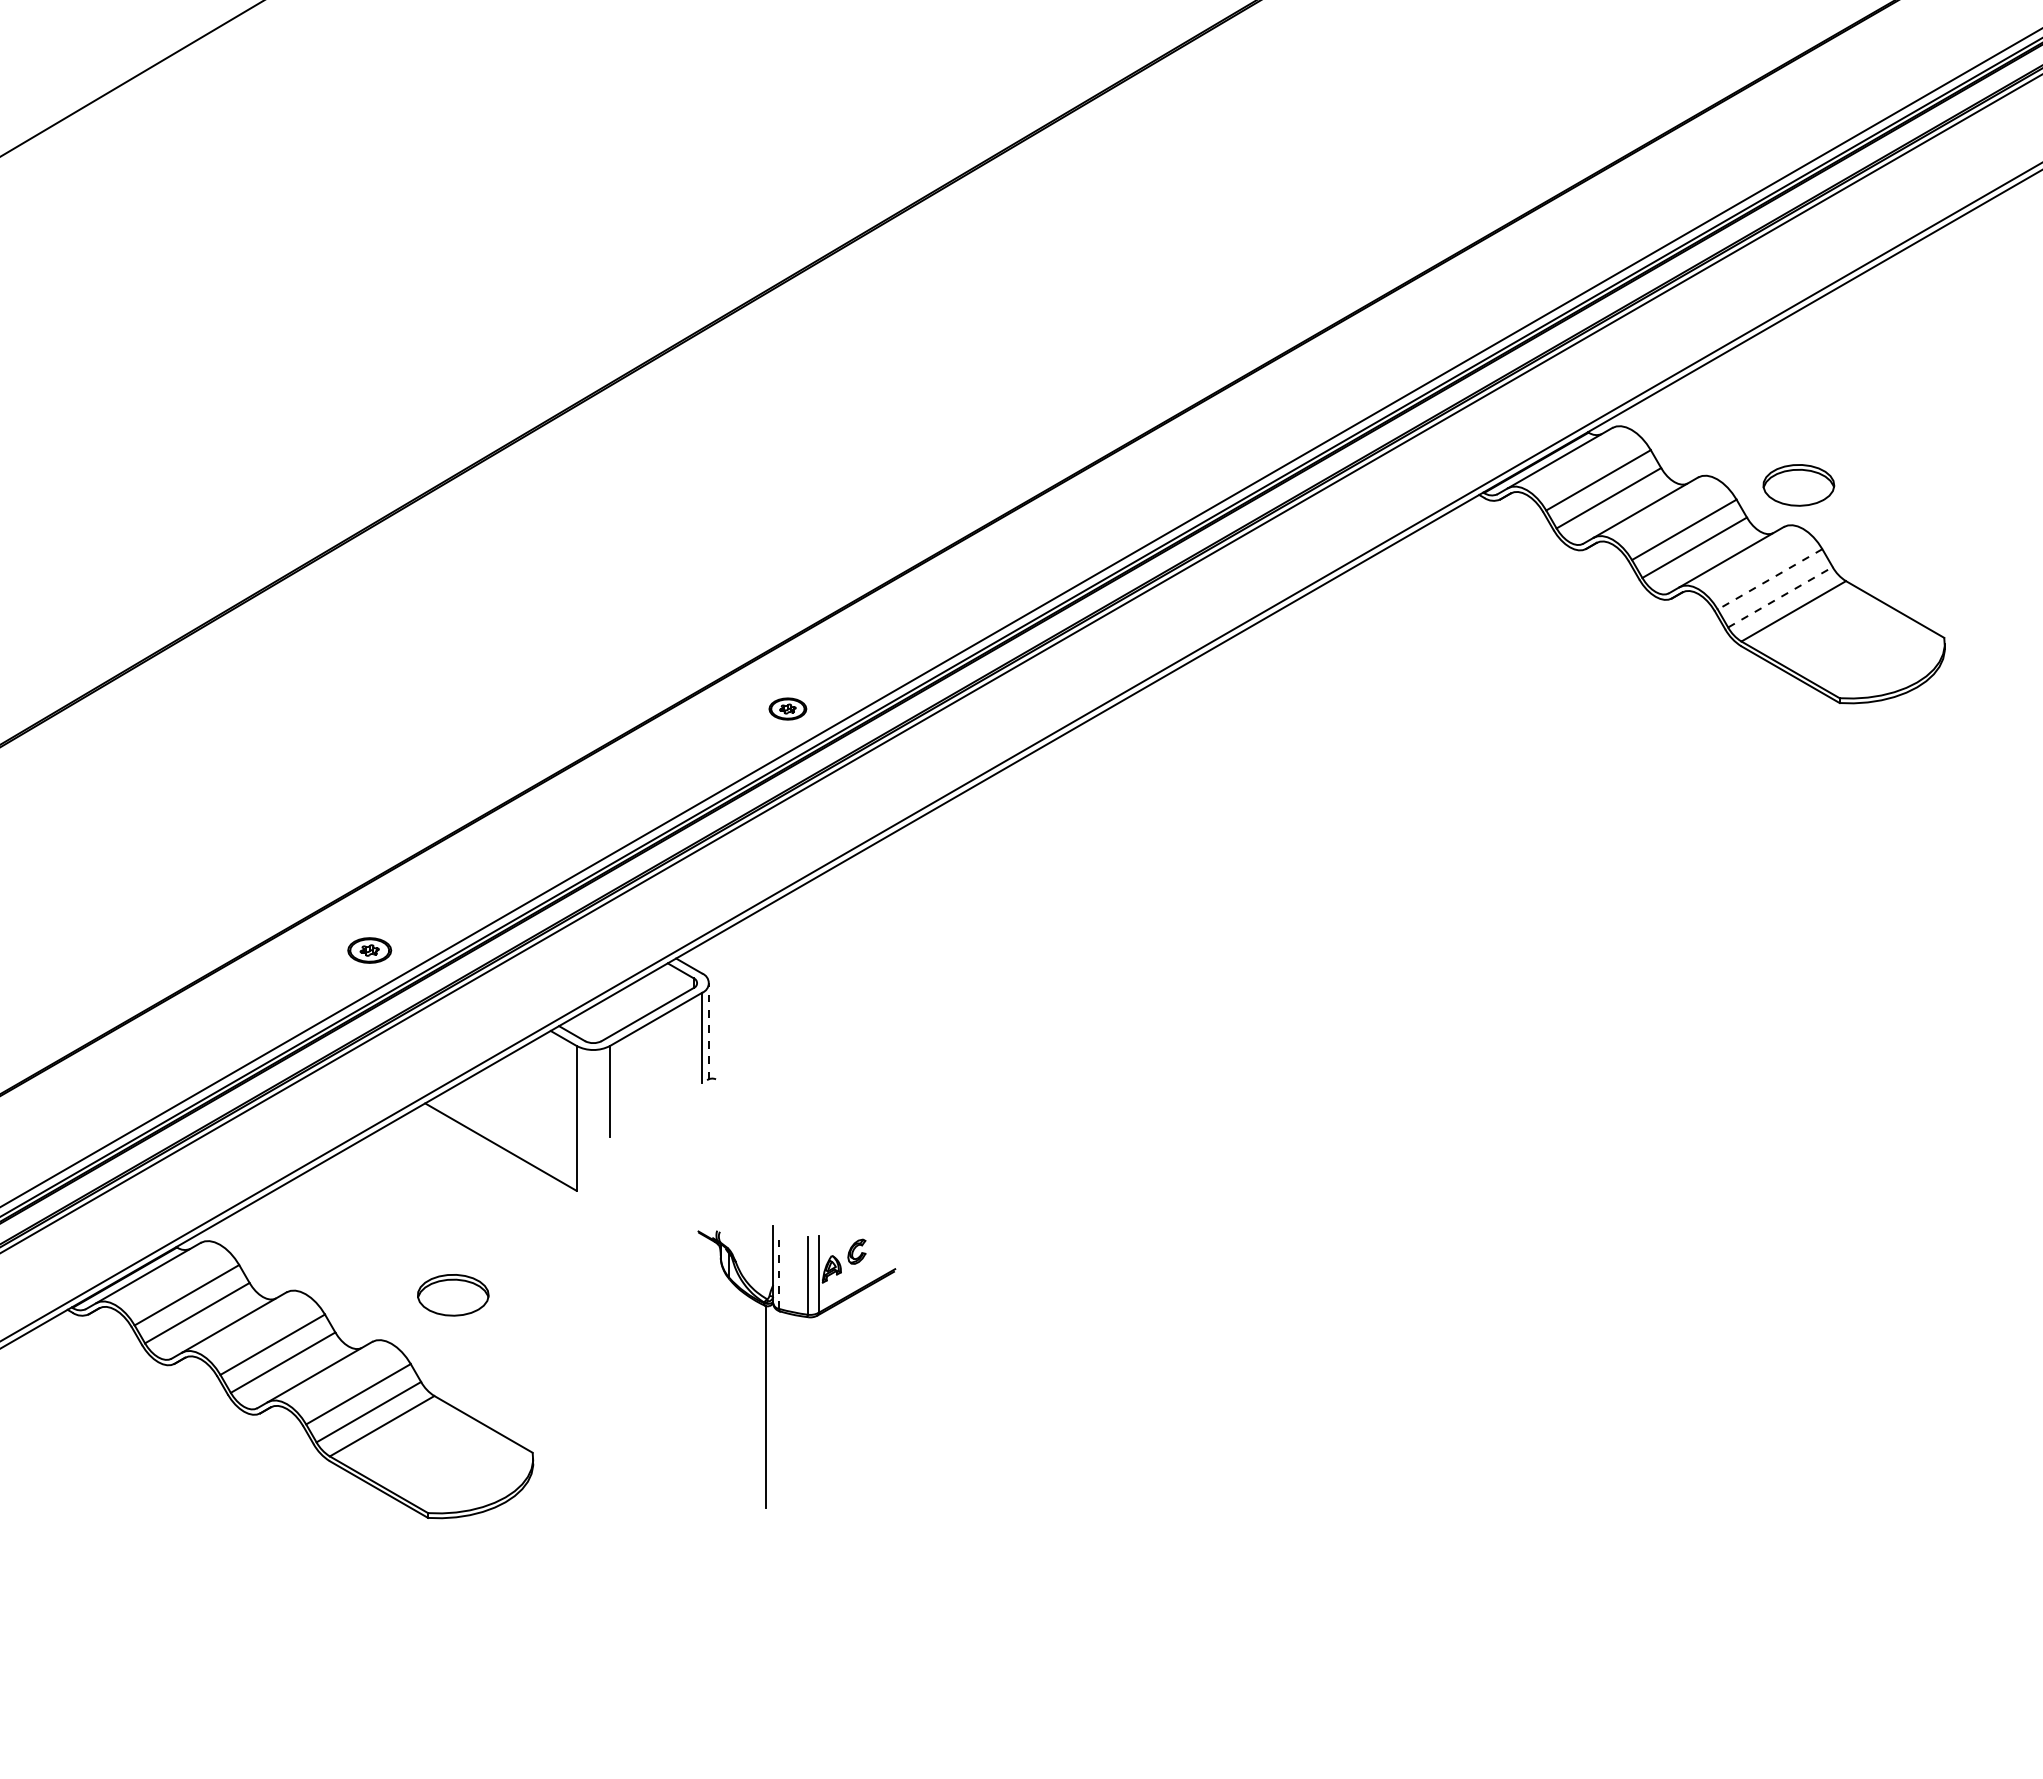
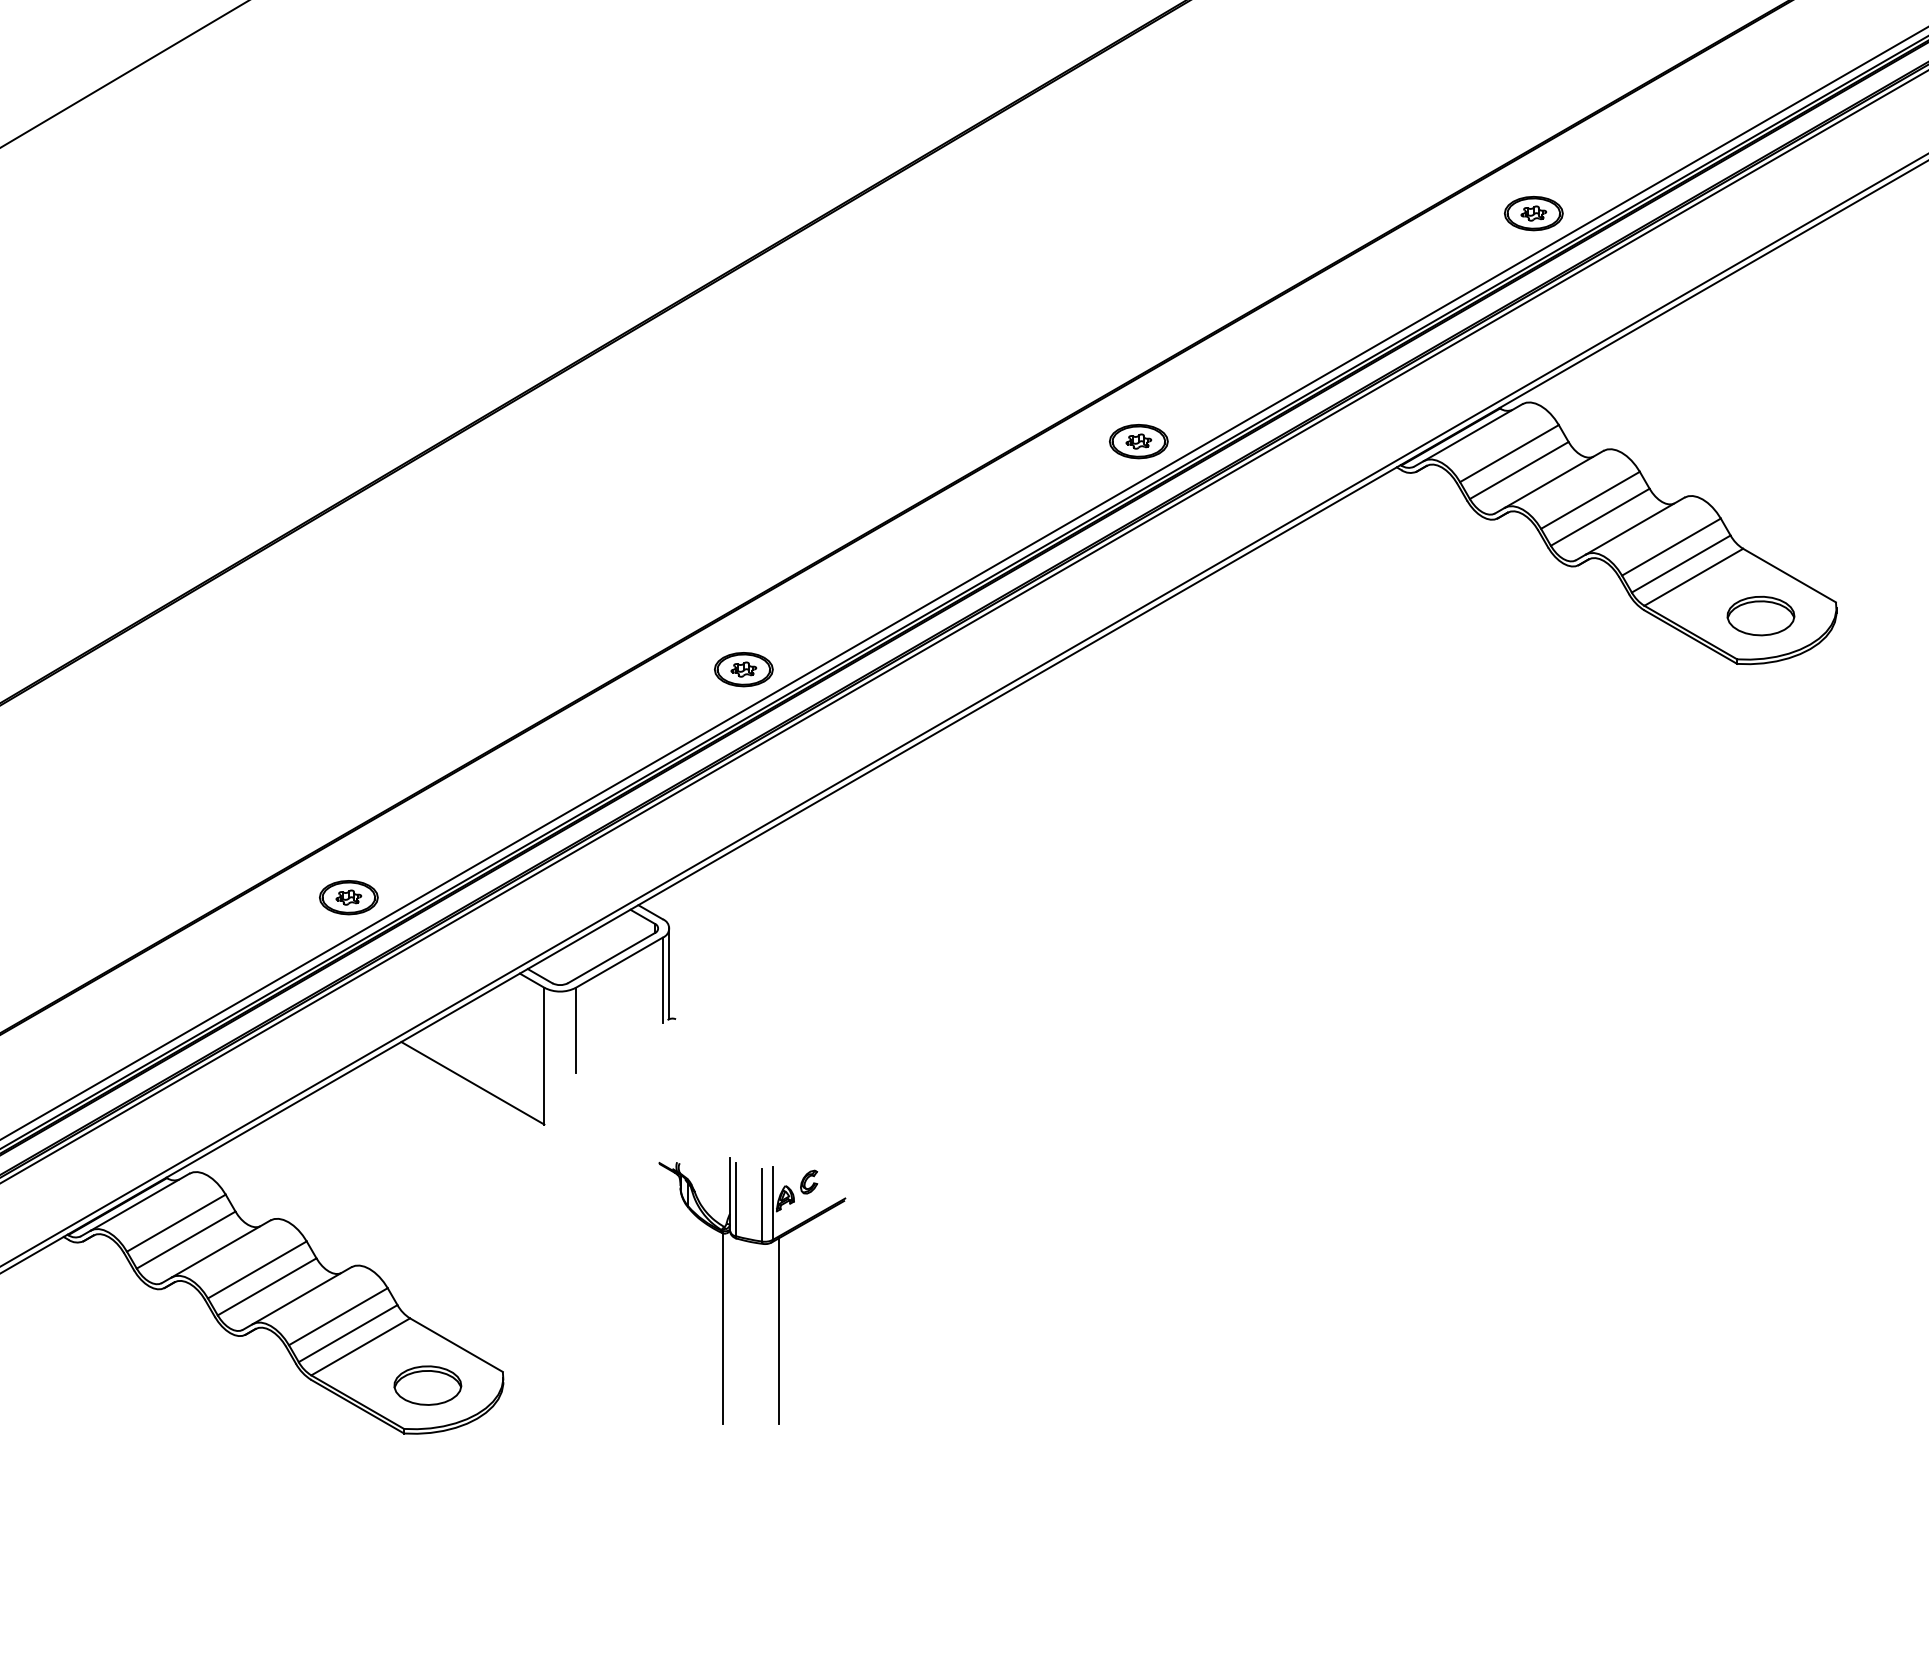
part: (1623, 225) -> (1533, 212), added
part: (1205, 467) -> (1138, 441), added
part: (1798, 485) -> (1760, 616), moved
line: (1769, 579) -> (1670, 547), dashed -> solid
line: (1780, 597) -> (1681, 564), dashed -> solid
part: (787, 708) -> (743, 669), size x1.67
part: (369, 950) -> (348, 897), size x1.43
line: (709, 1030) -> (669, 973), dashed -> solid
line: (779, 1270) -> (735, 1199), dashed -> solid
part: (453, 1295) -> (428, 1385), moved
line: (824, 1409) -> (778, 1331), added

